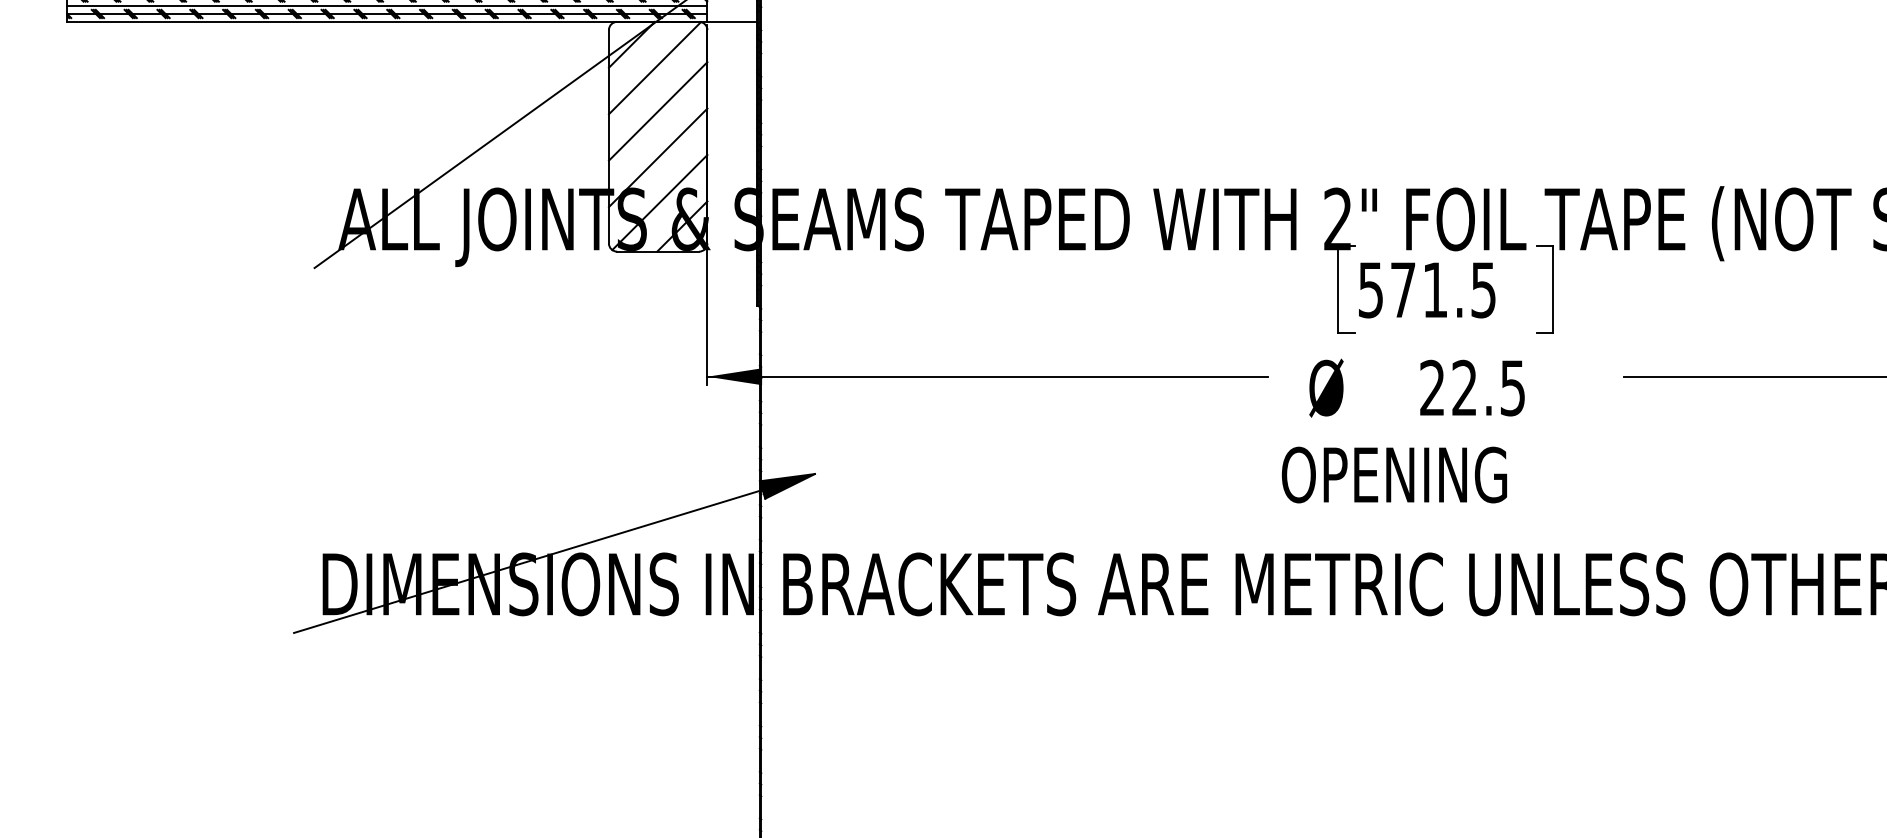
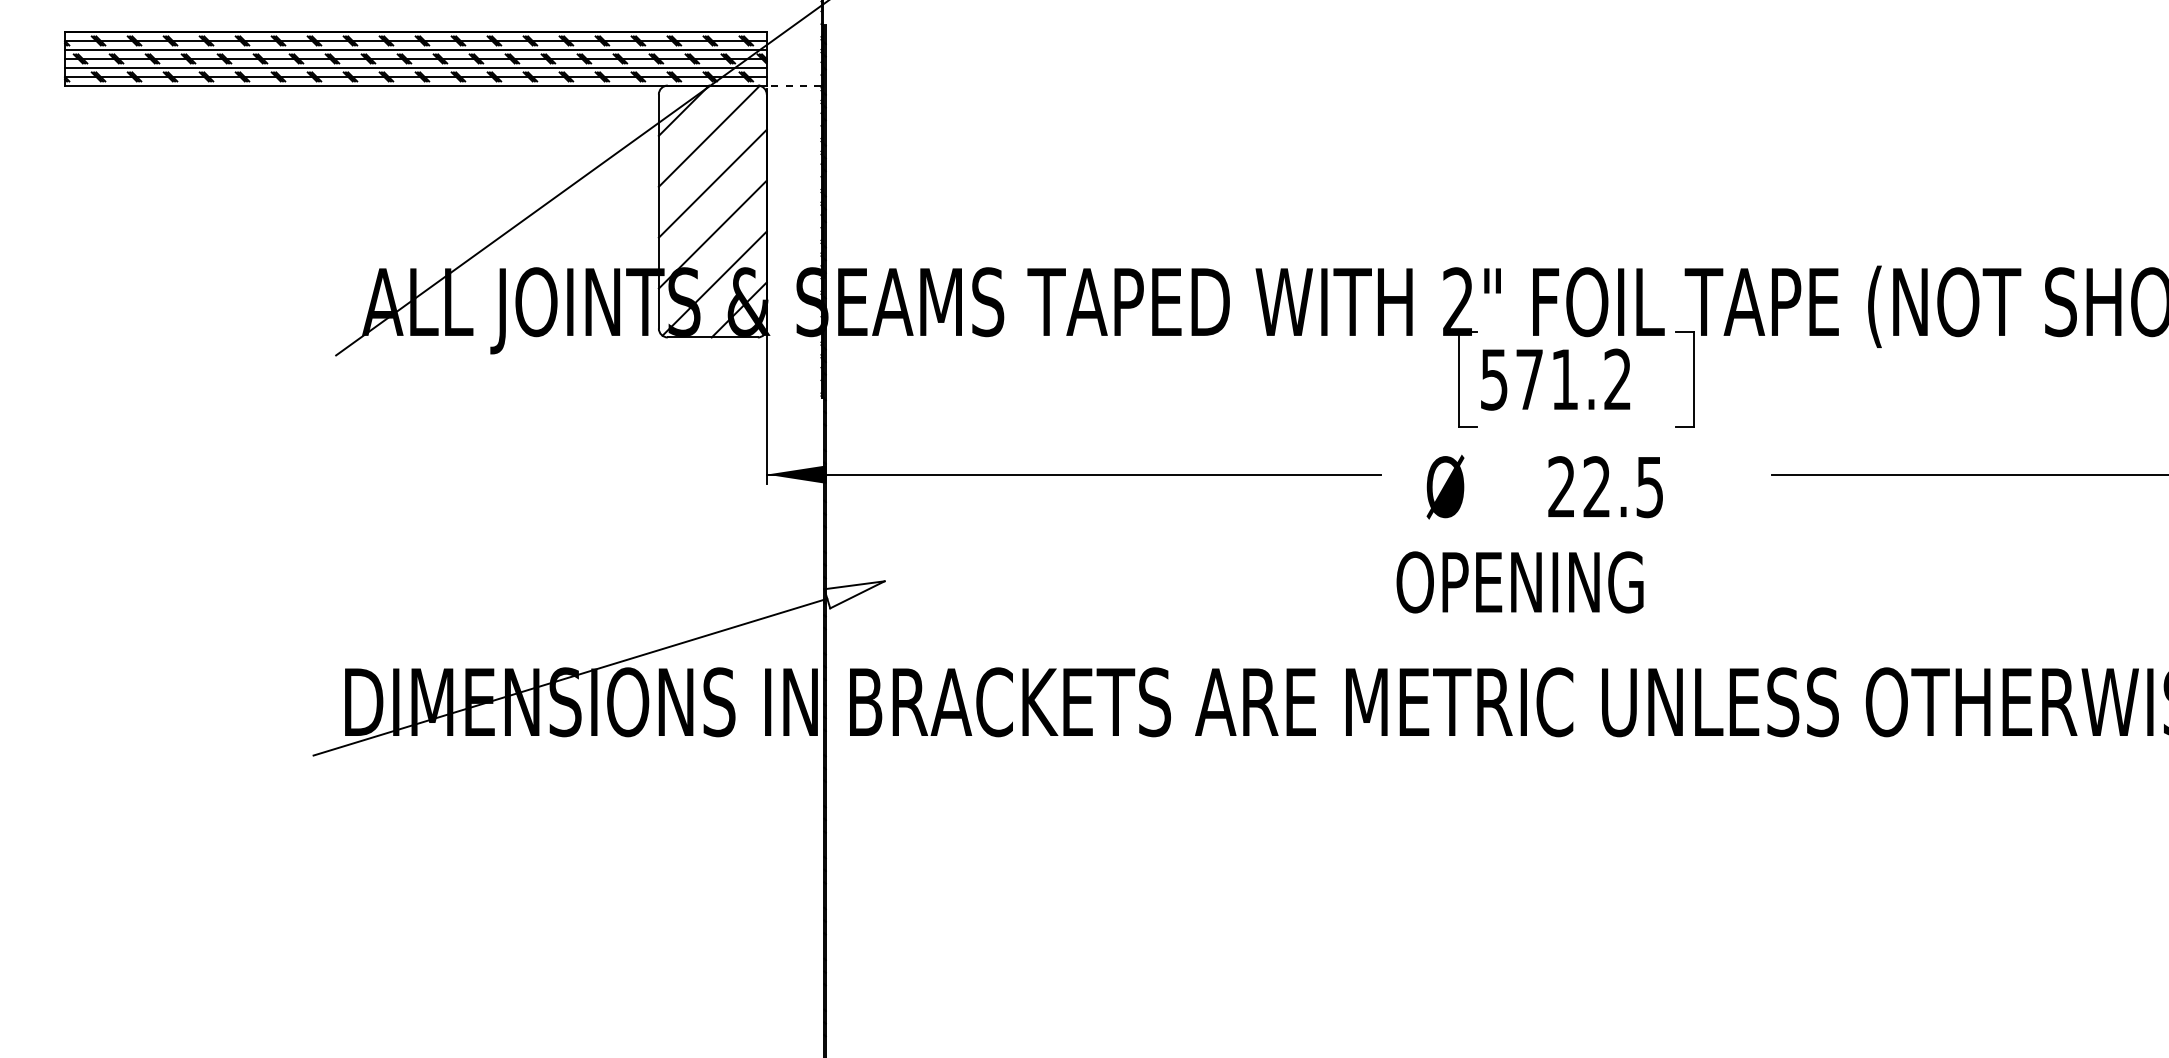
line: (731, 21) -> (793, 85), solid -> dashed
text: (1483, 289) -> (1617, 379), 571.5 -> 571.2
fill: (787, 486) -> (854, 594), removed

